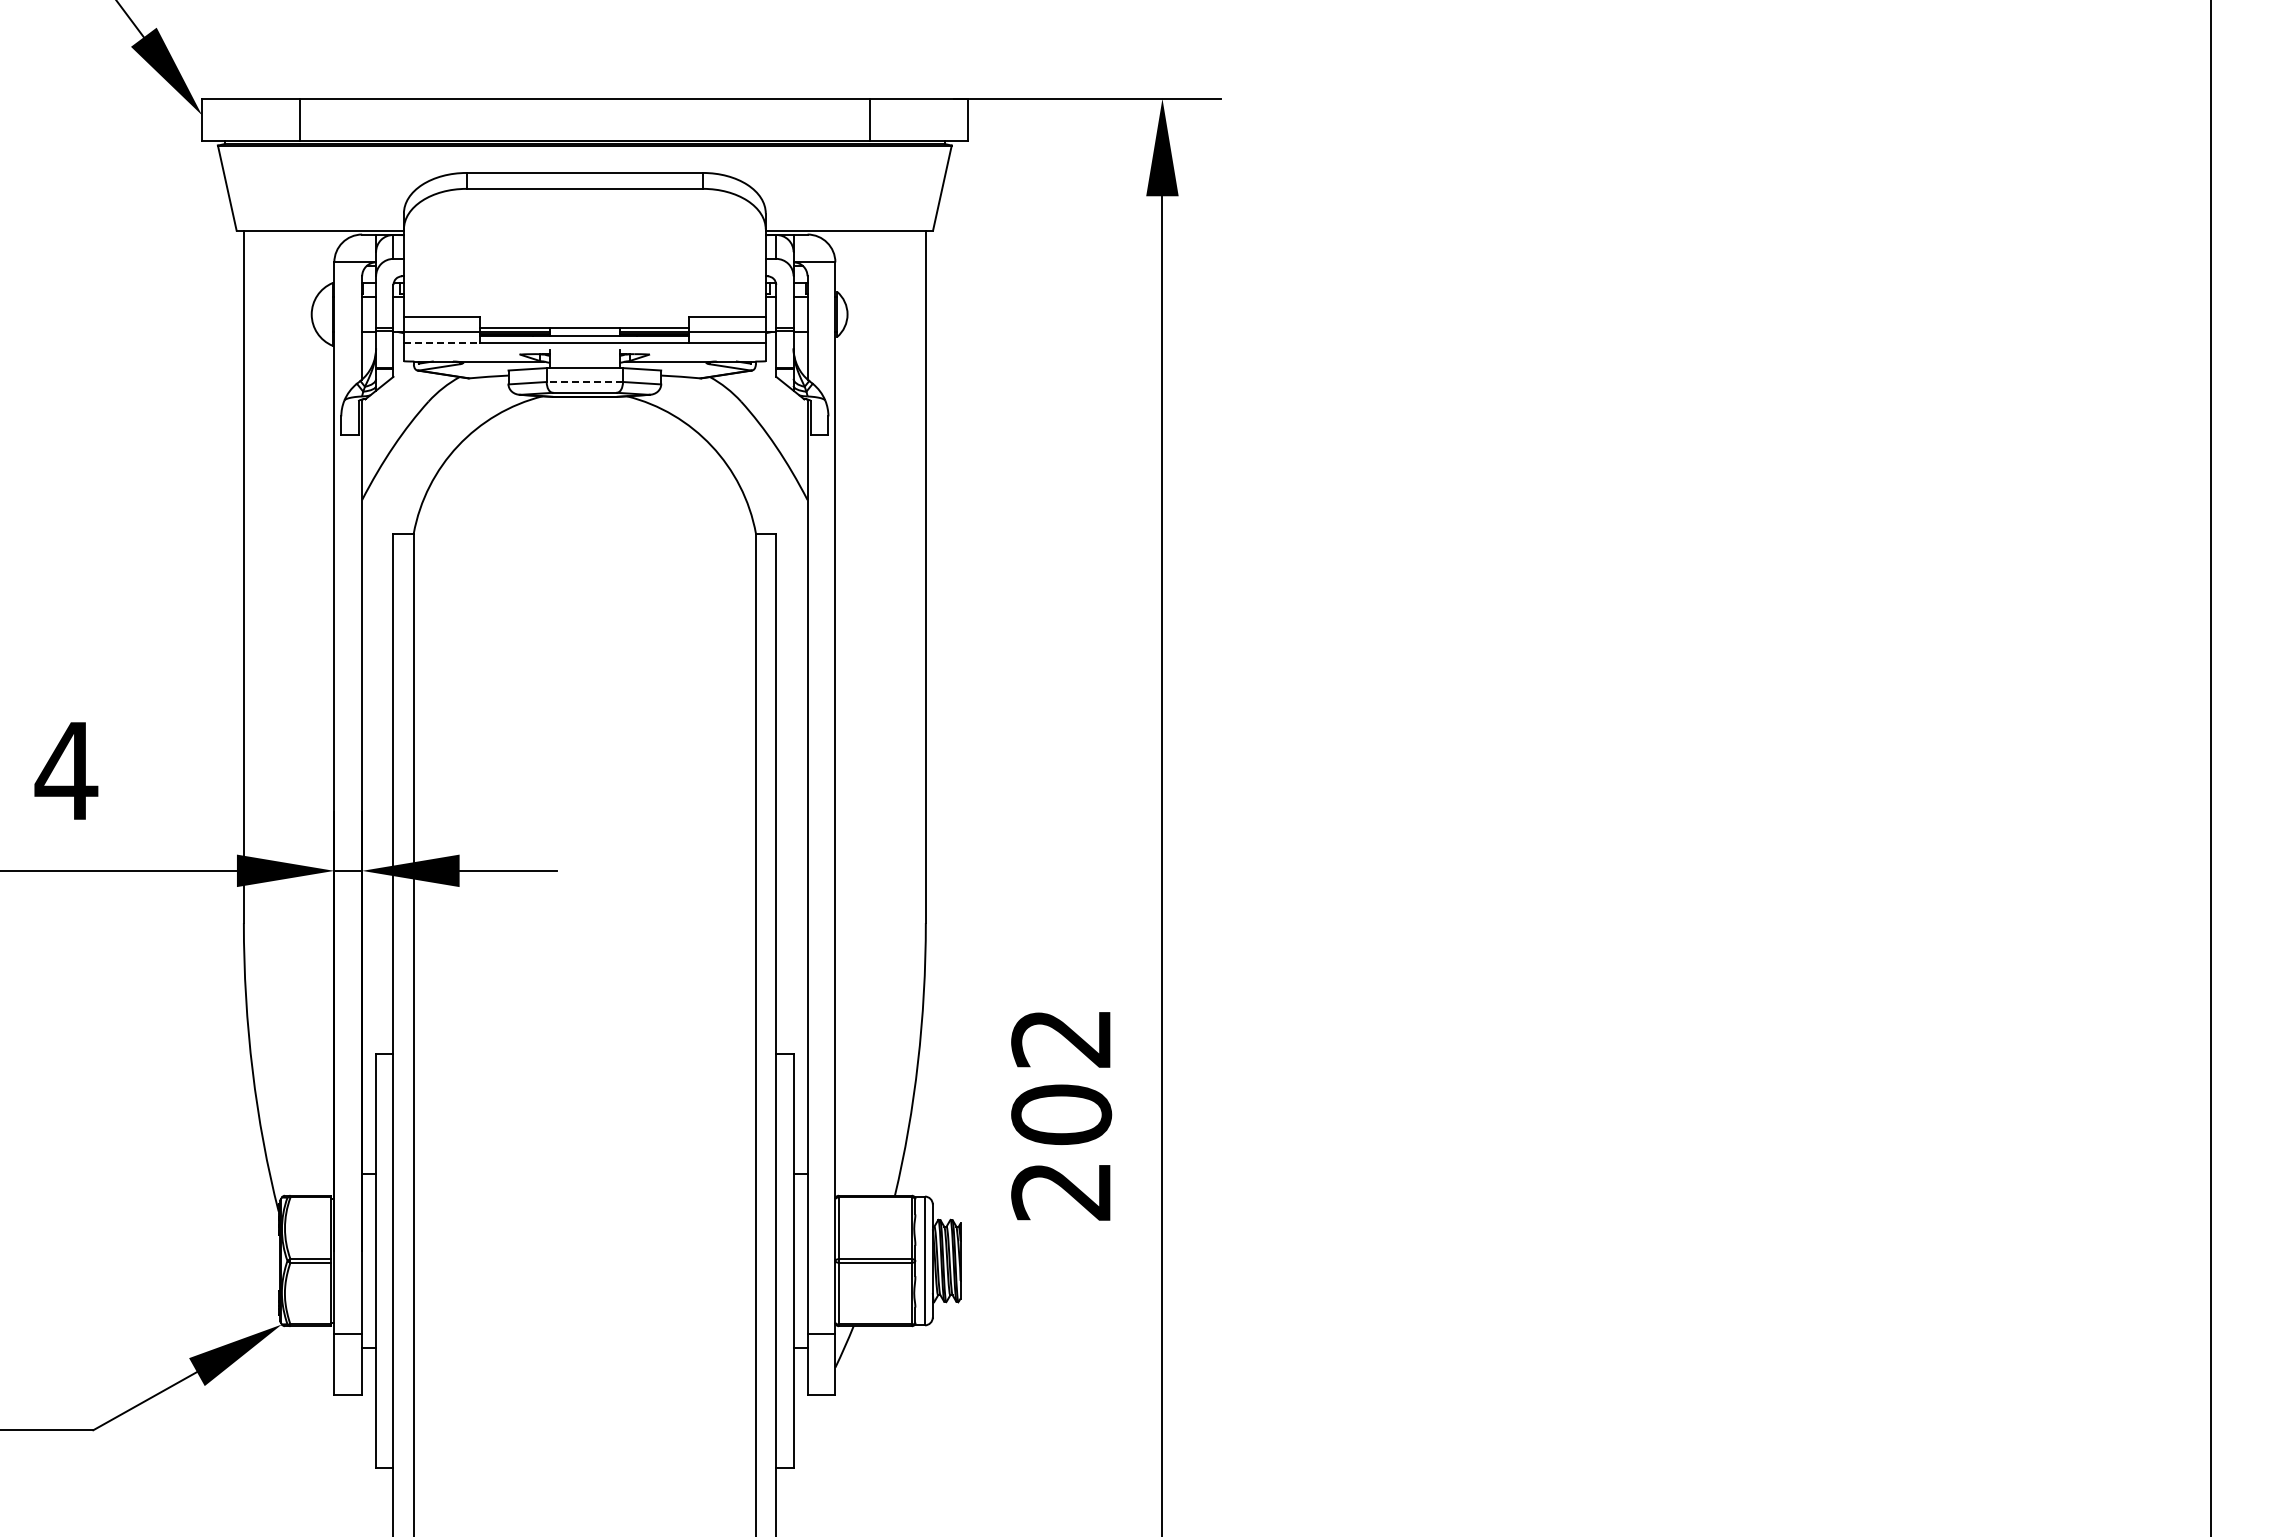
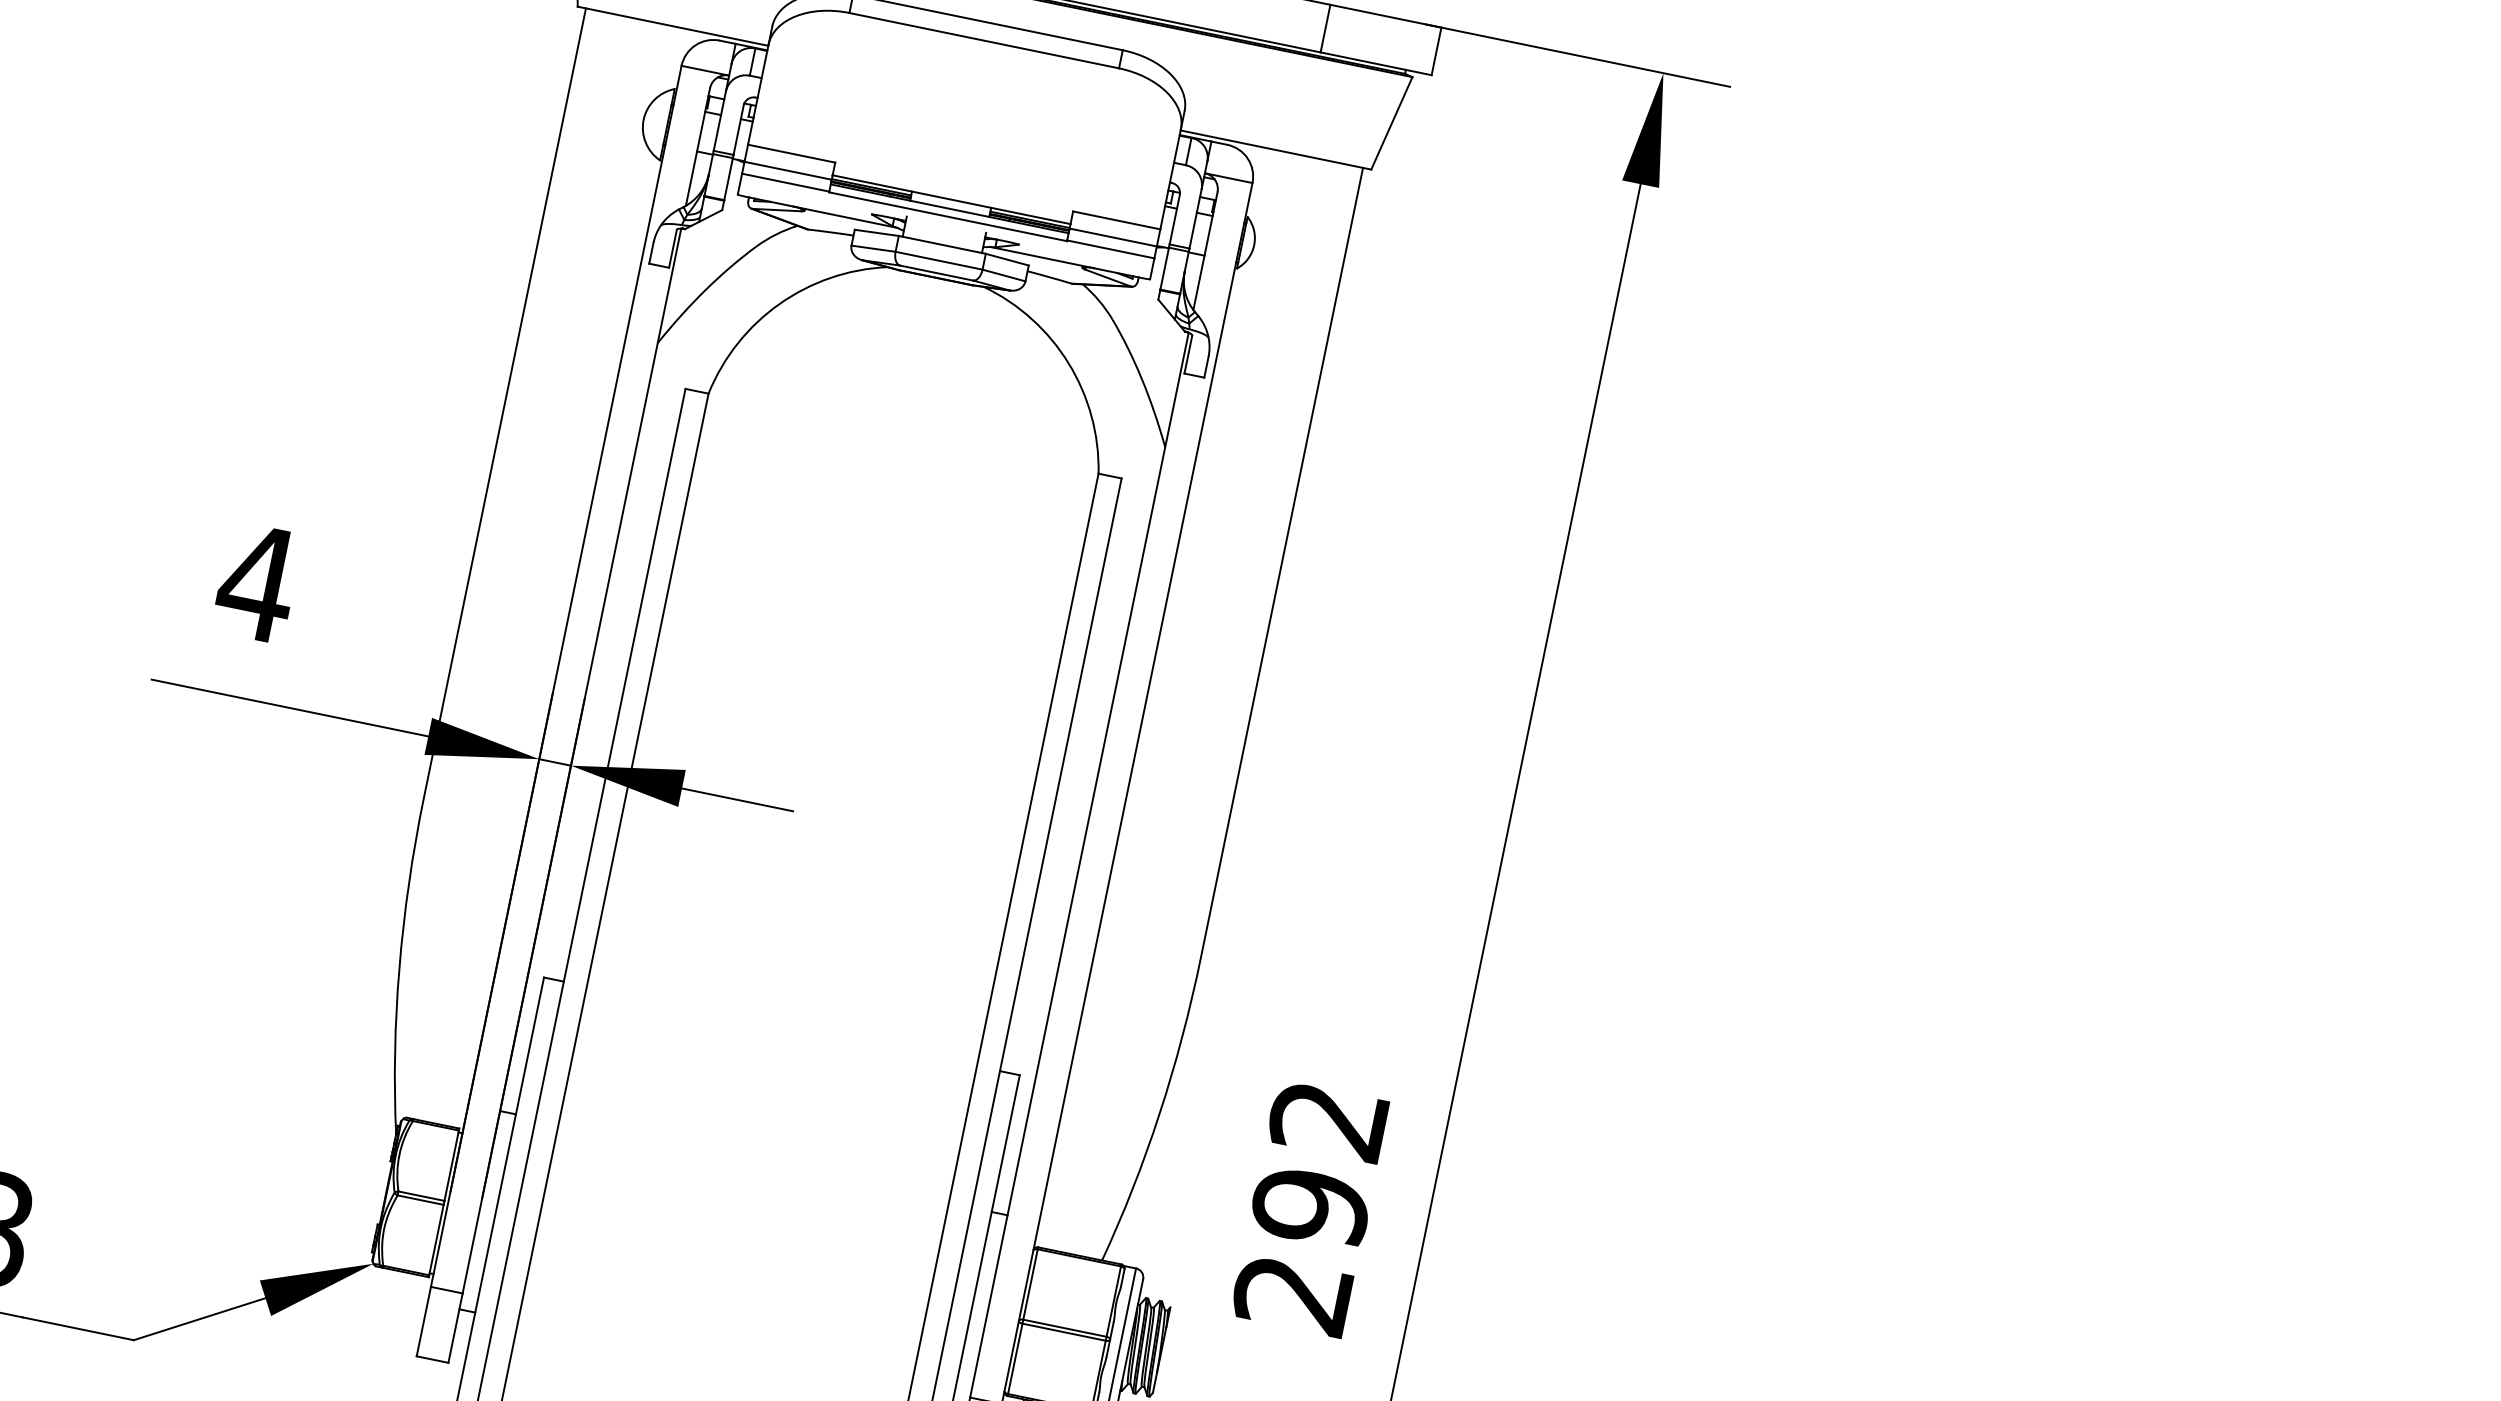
line: (442, 342) -> (786, 182), dashed -> solid
line: (584, 382) -> (938, 261), dashed -> solid
text: (1061, 1114) -> (1310, 1206), 202 -> 292

